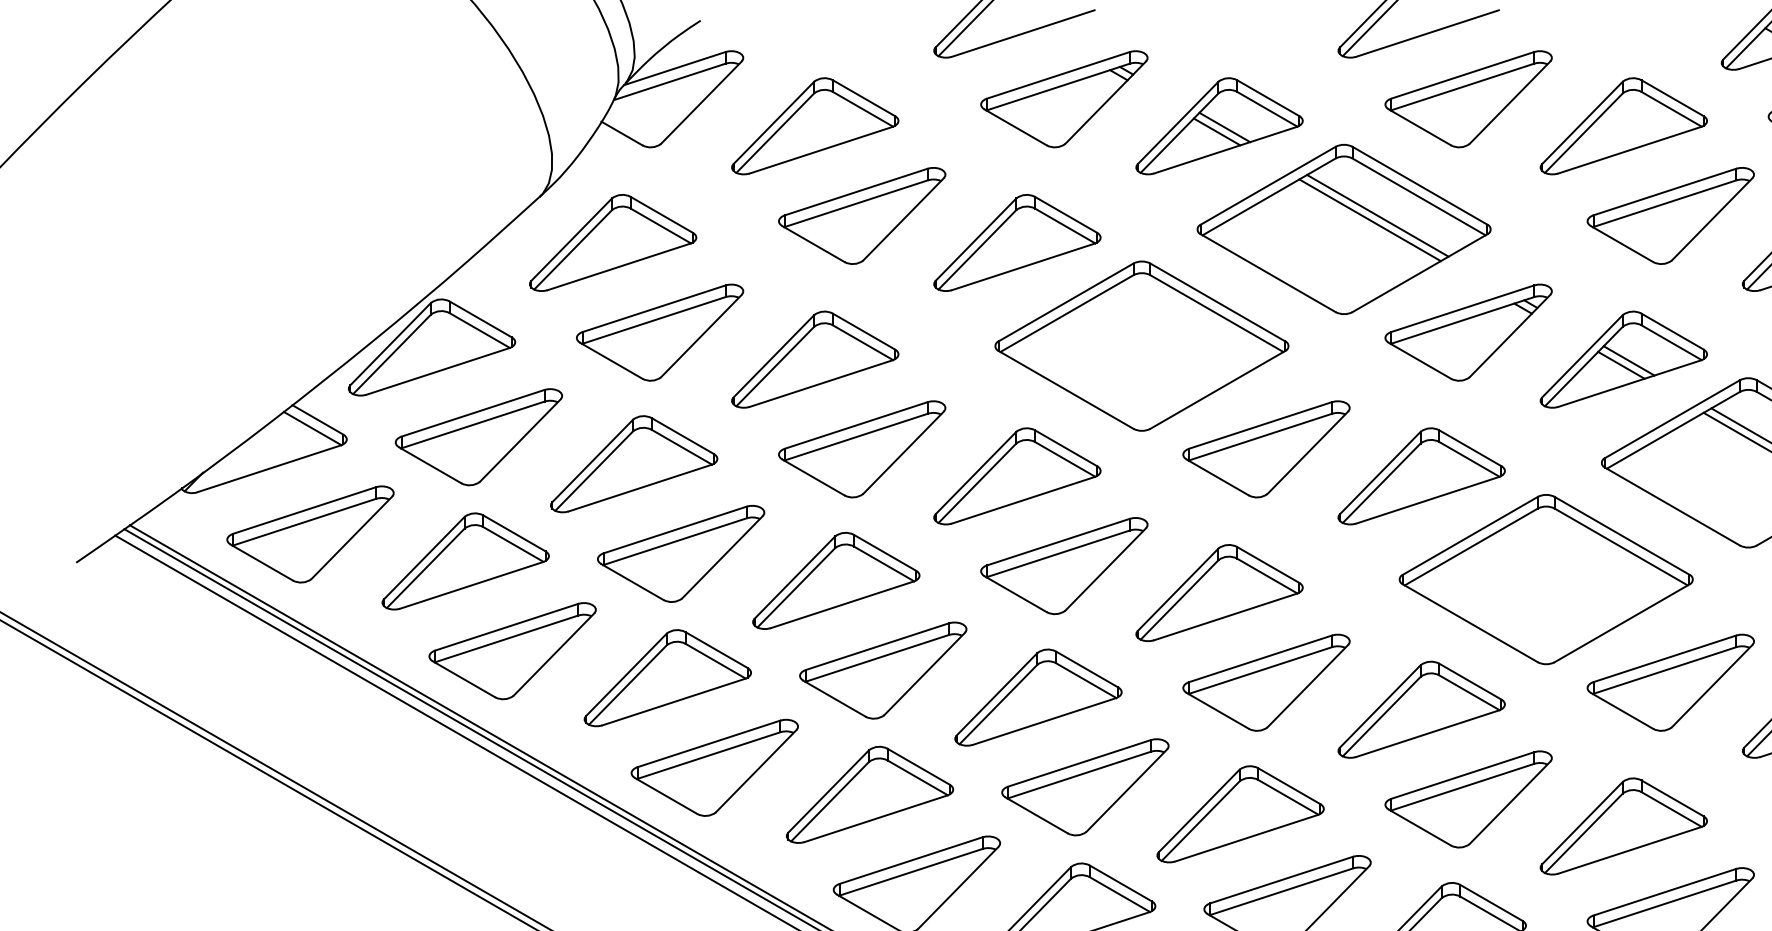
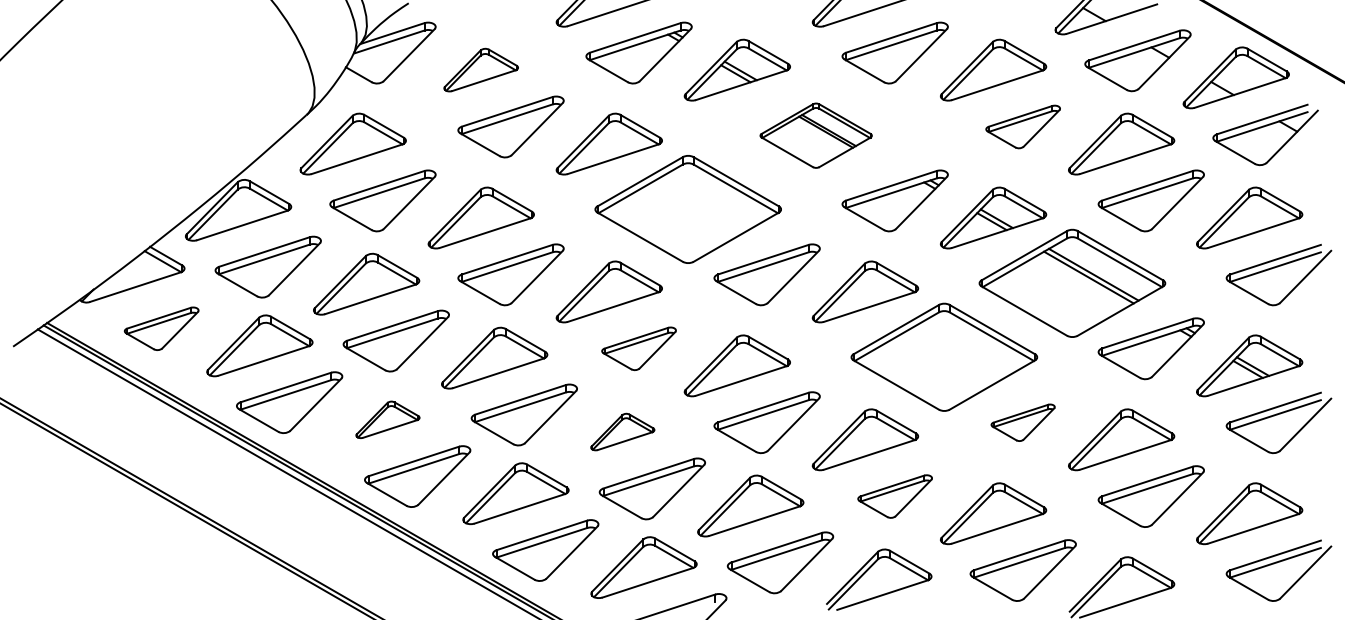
part: (813, 125) -> (480, 69), size x0.7
part: (1669, 215) -> (1022, 126), size x0.7
part: (1342, 229) -> (815, 135), size x0.6
part: (310, 534) -> (161, 328), size x0.7
part: (1063, 565) -> (638, 348), size x0.7
part: (667, 677) -> (387, 419), size x0.6
part: (1669, 682) -> (1022, 422), size x0.6
part: (1038, 696) -> (622, 431), size x0.6
part: (1467, 799) -> (894, 496), size x0.7

